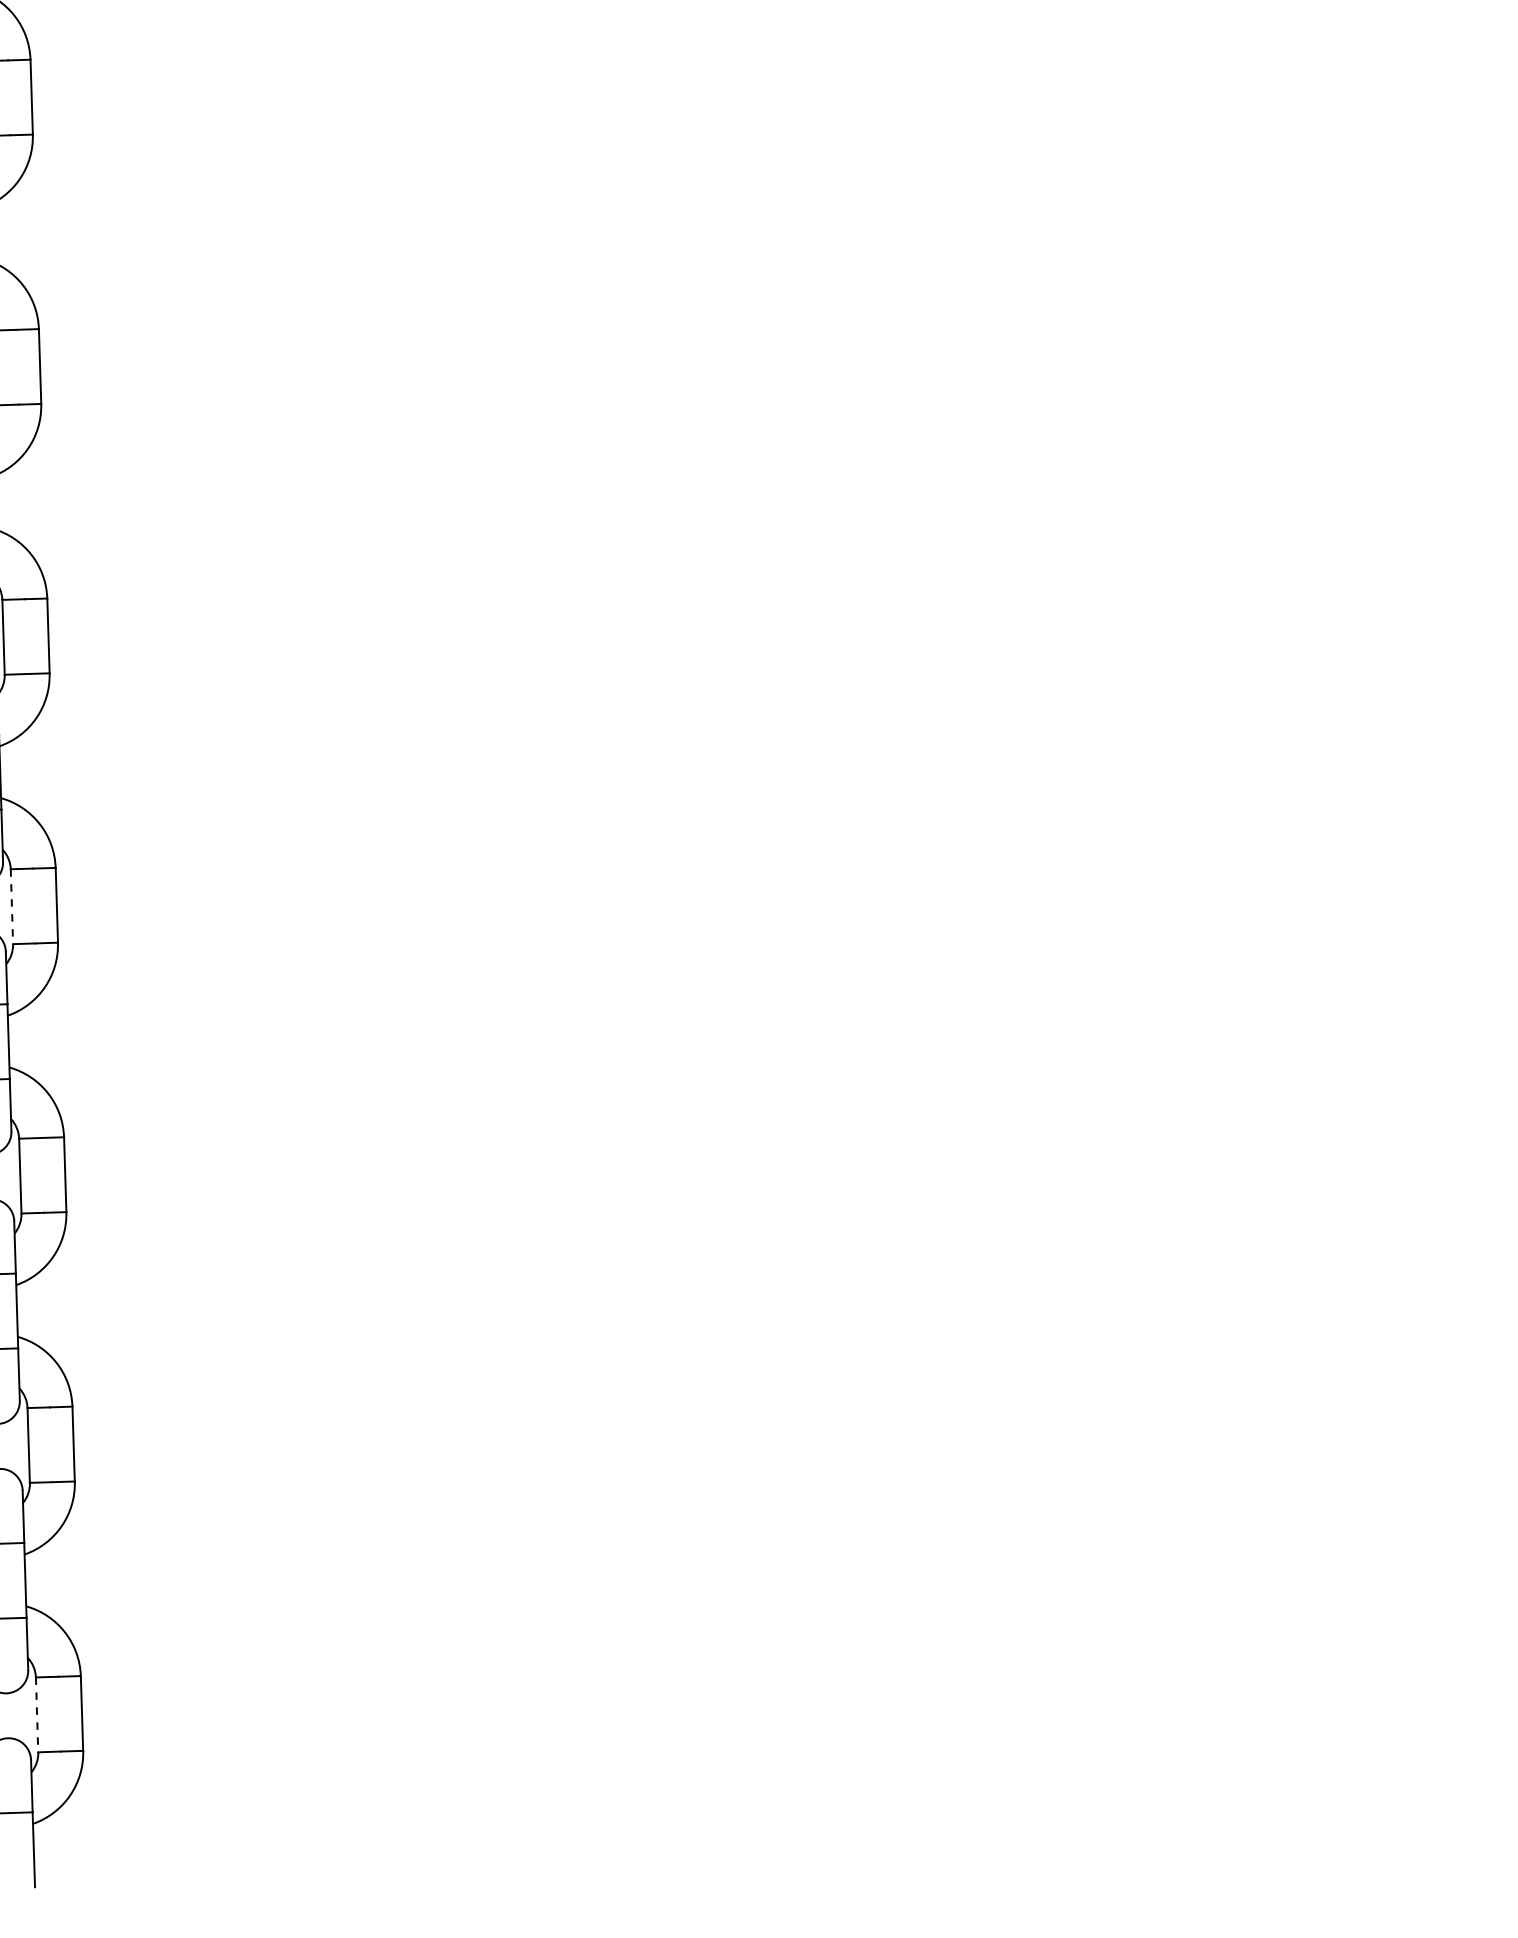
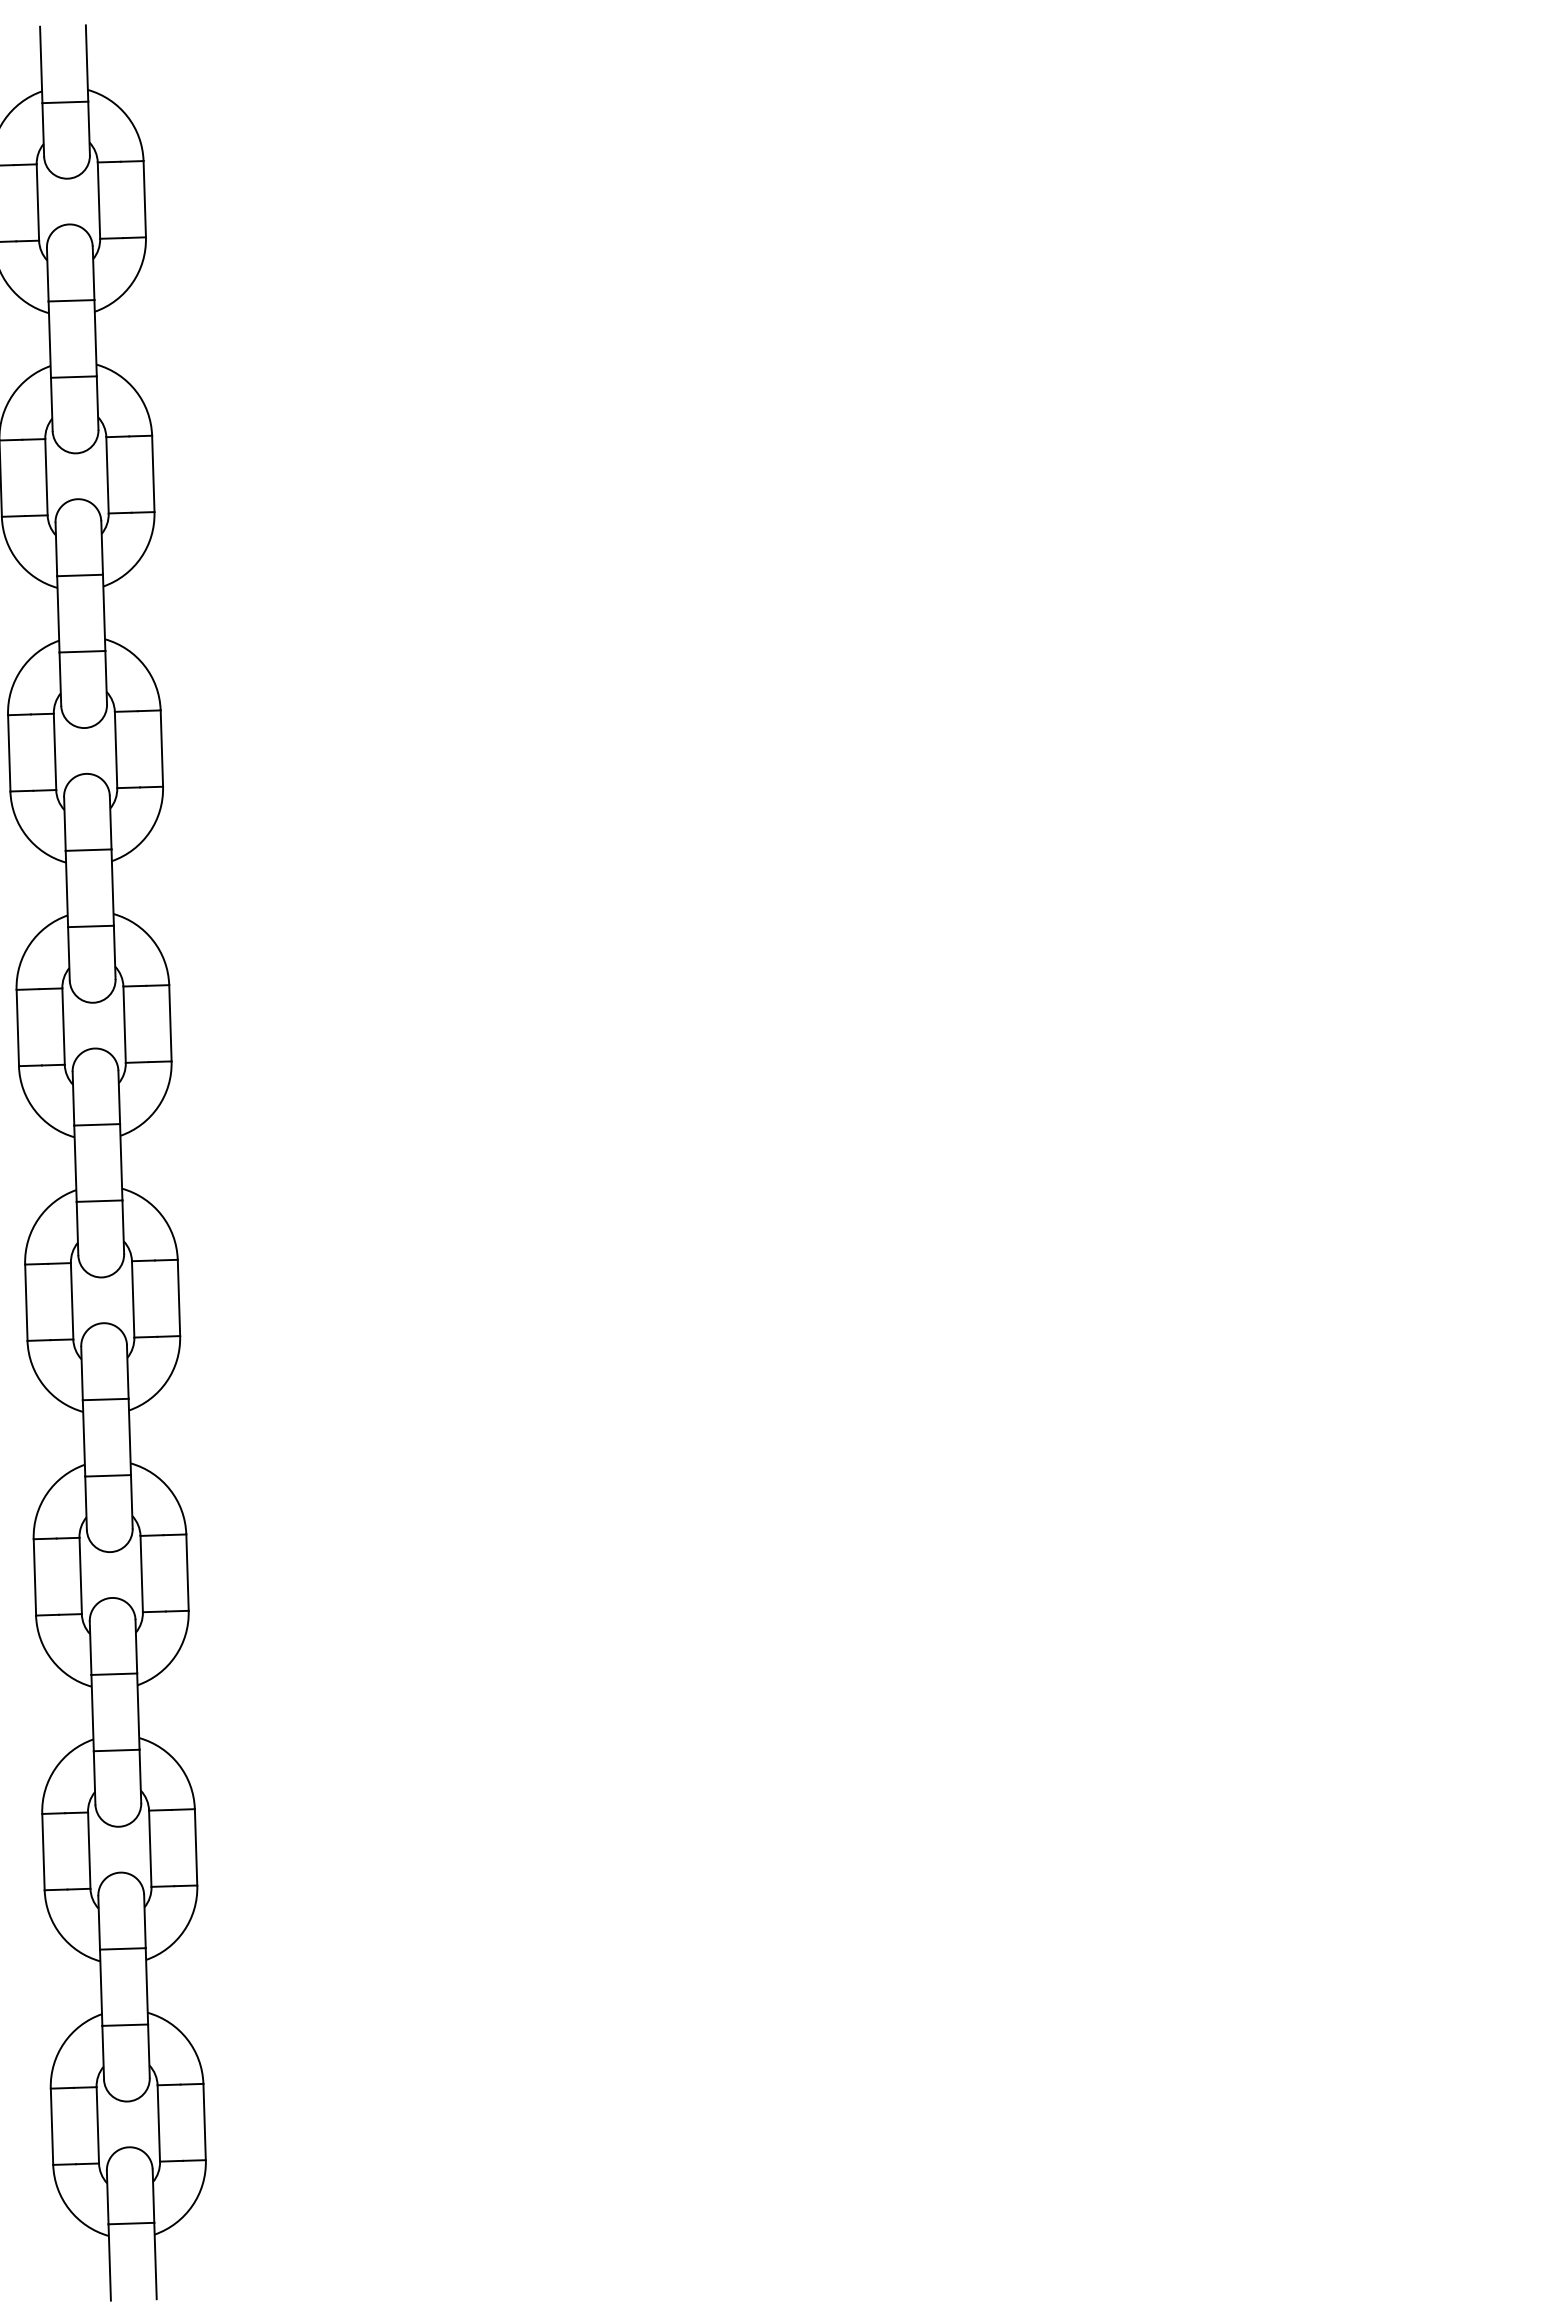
line: (12, 906) -> (133, 1299), dashed -> solid
line: (36, 1714) -> (158, 2123), dashed -> solid

